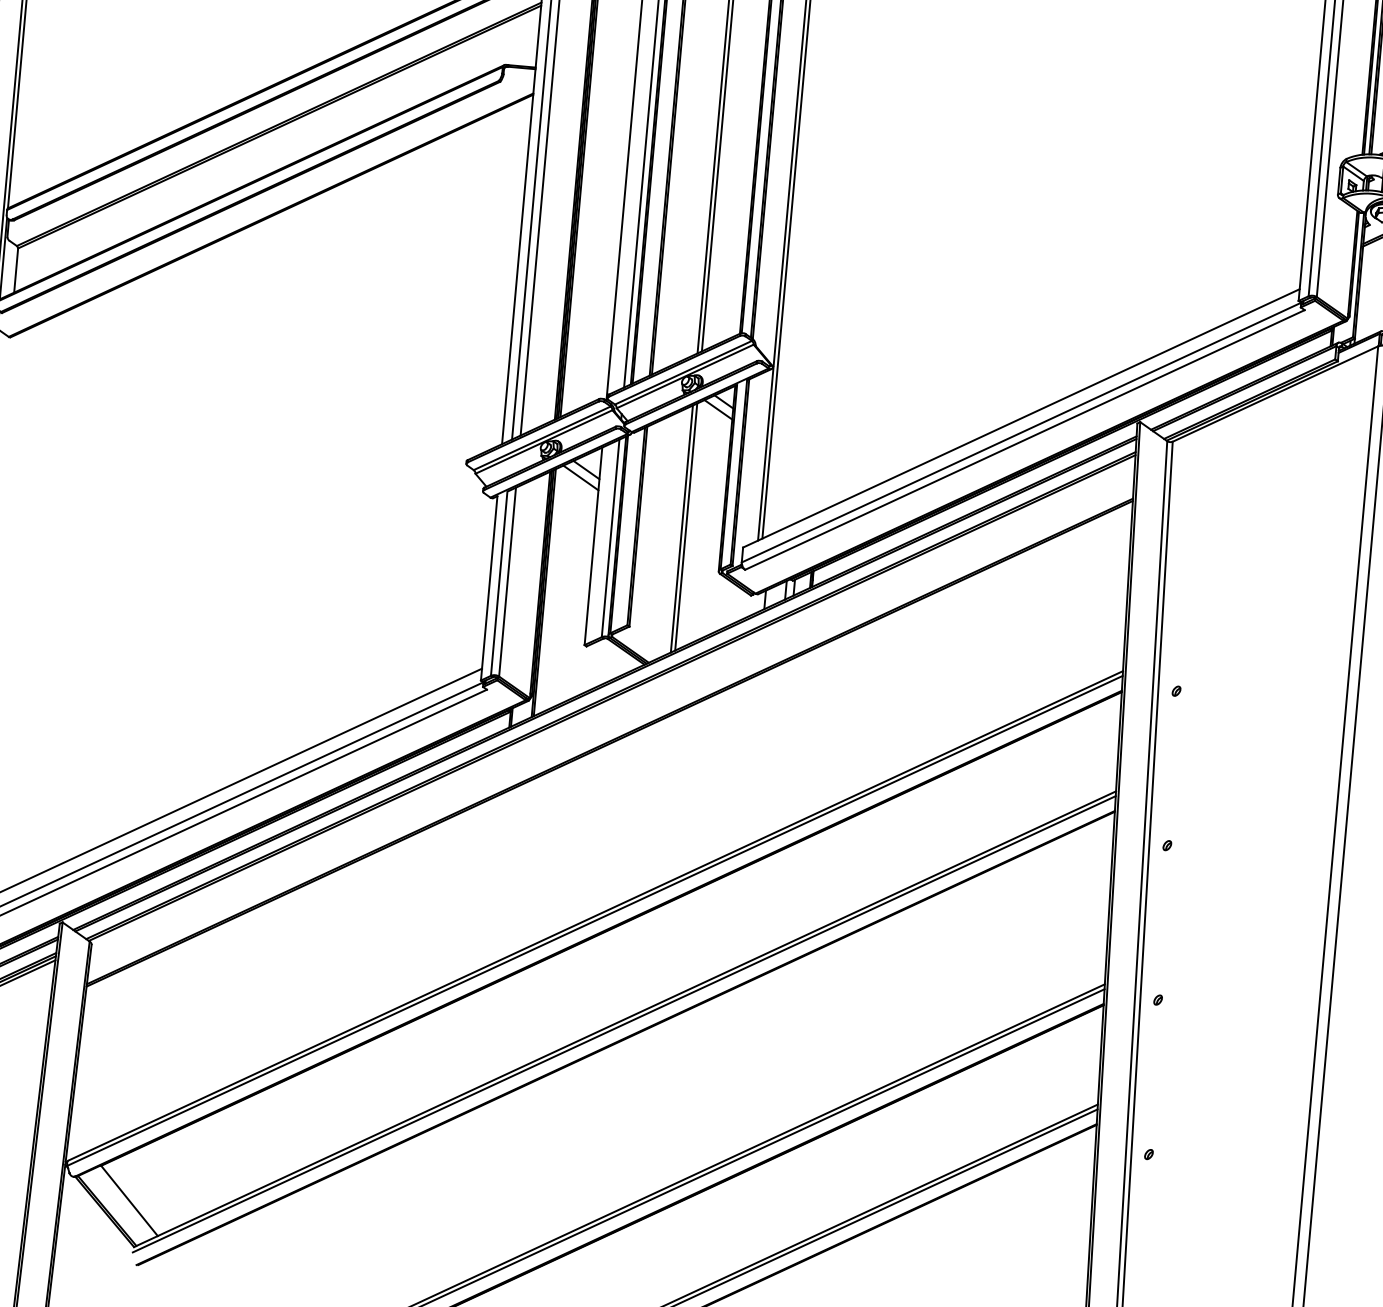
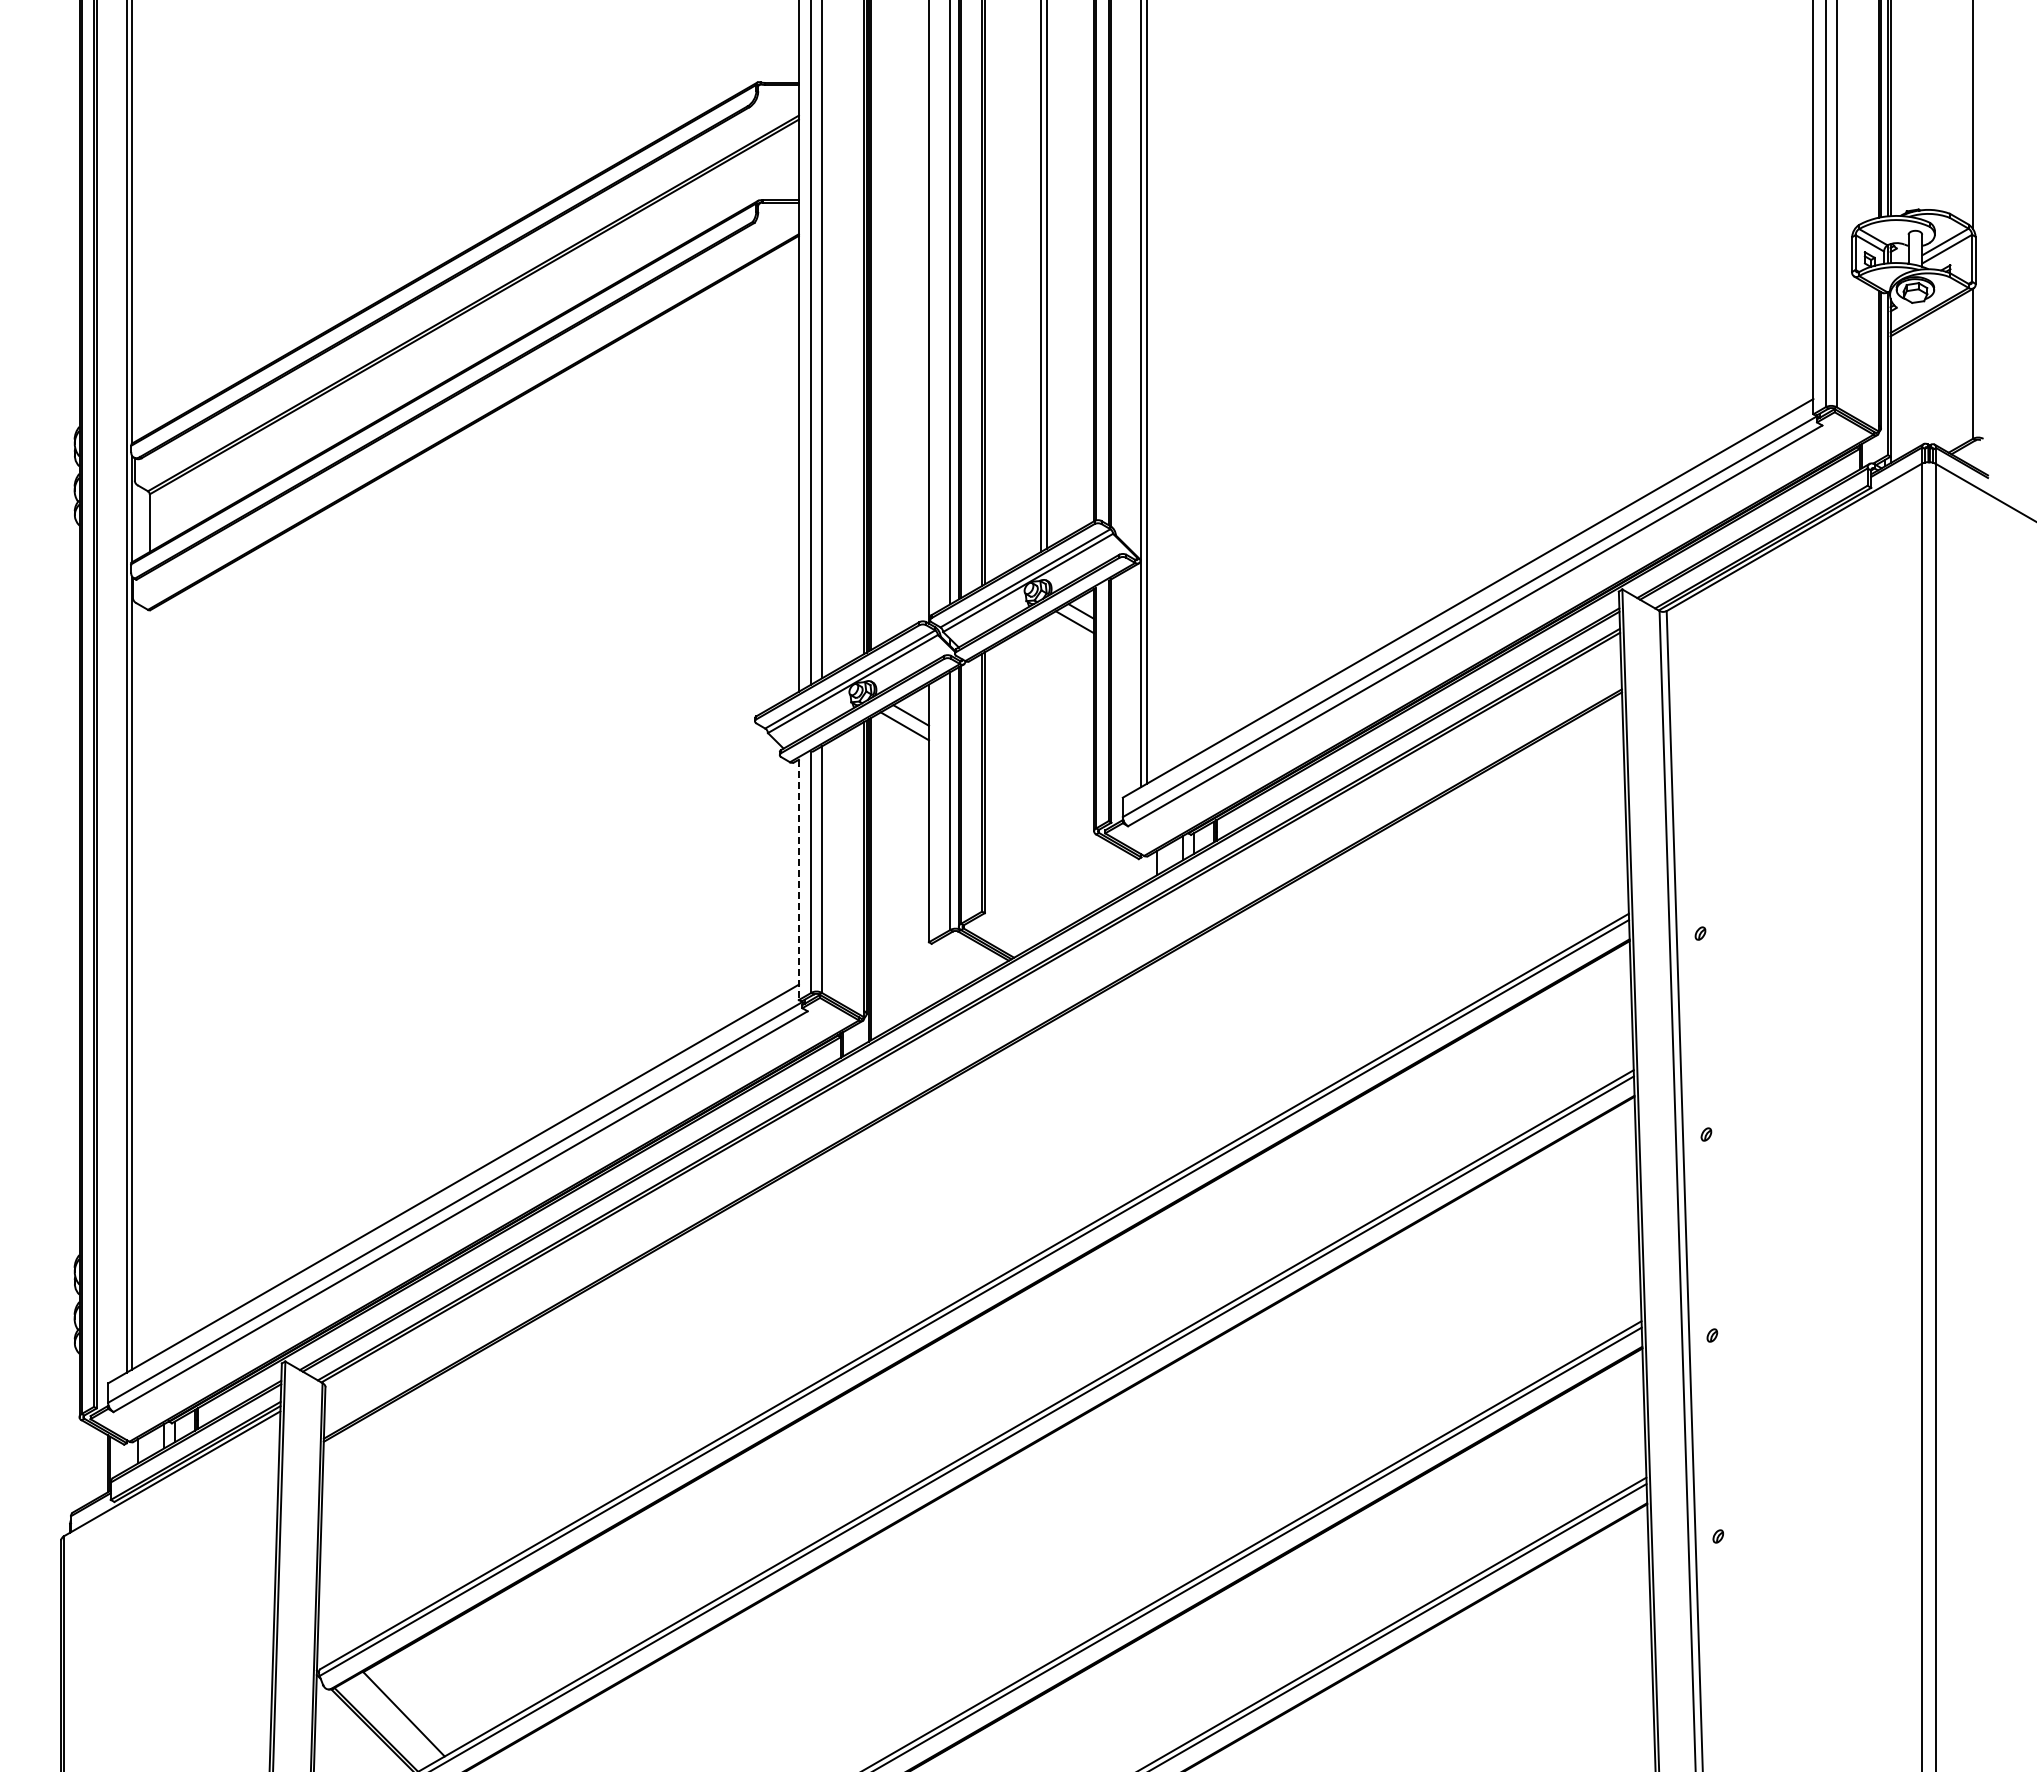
line: (685, 526) -> (1046, 777), removed
line: (681, 528) -> (1041, 780), removed
line: (488, 588) -> (798, 880), solid -> dashed

